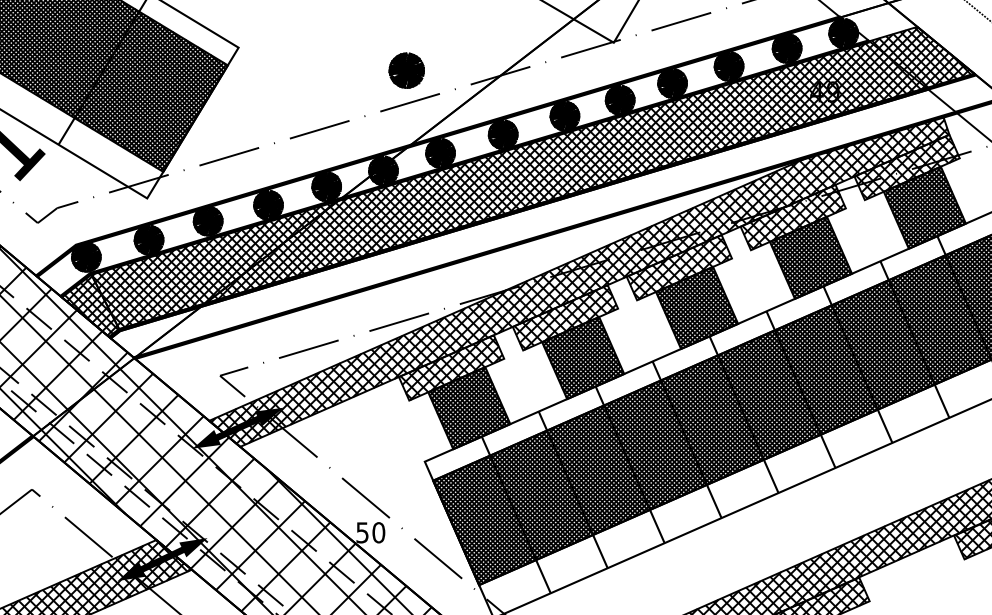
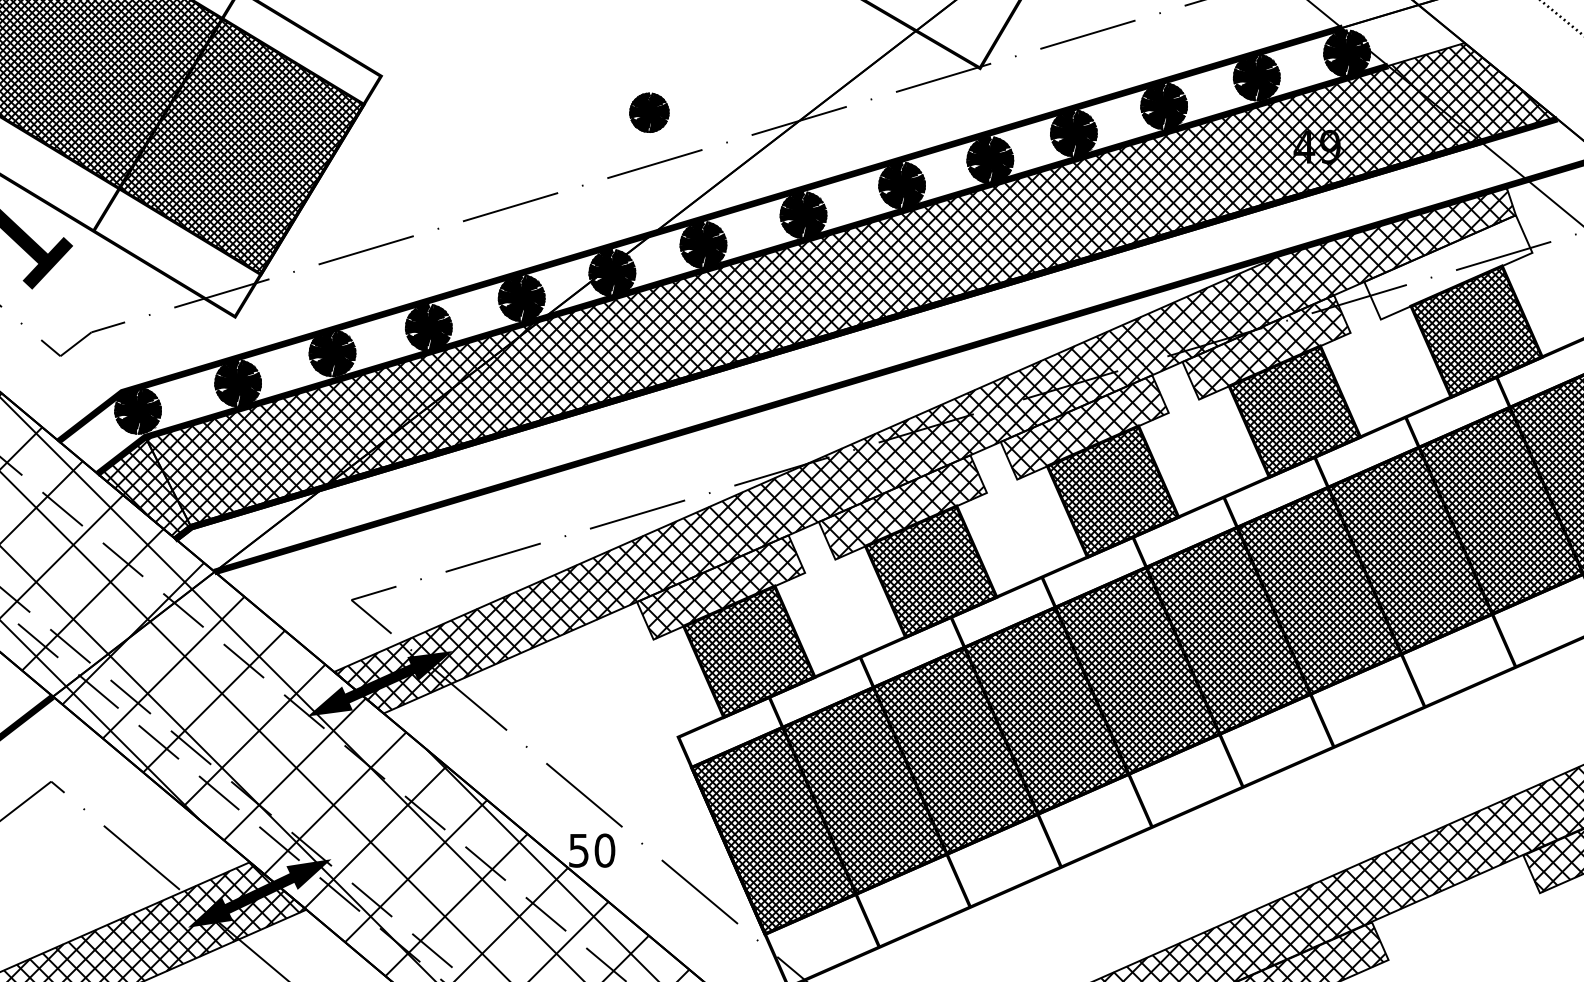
part: (406, 70) -> (649, 112), size x0.7
hatch: (906, 167) -> (1447, 267), removed

